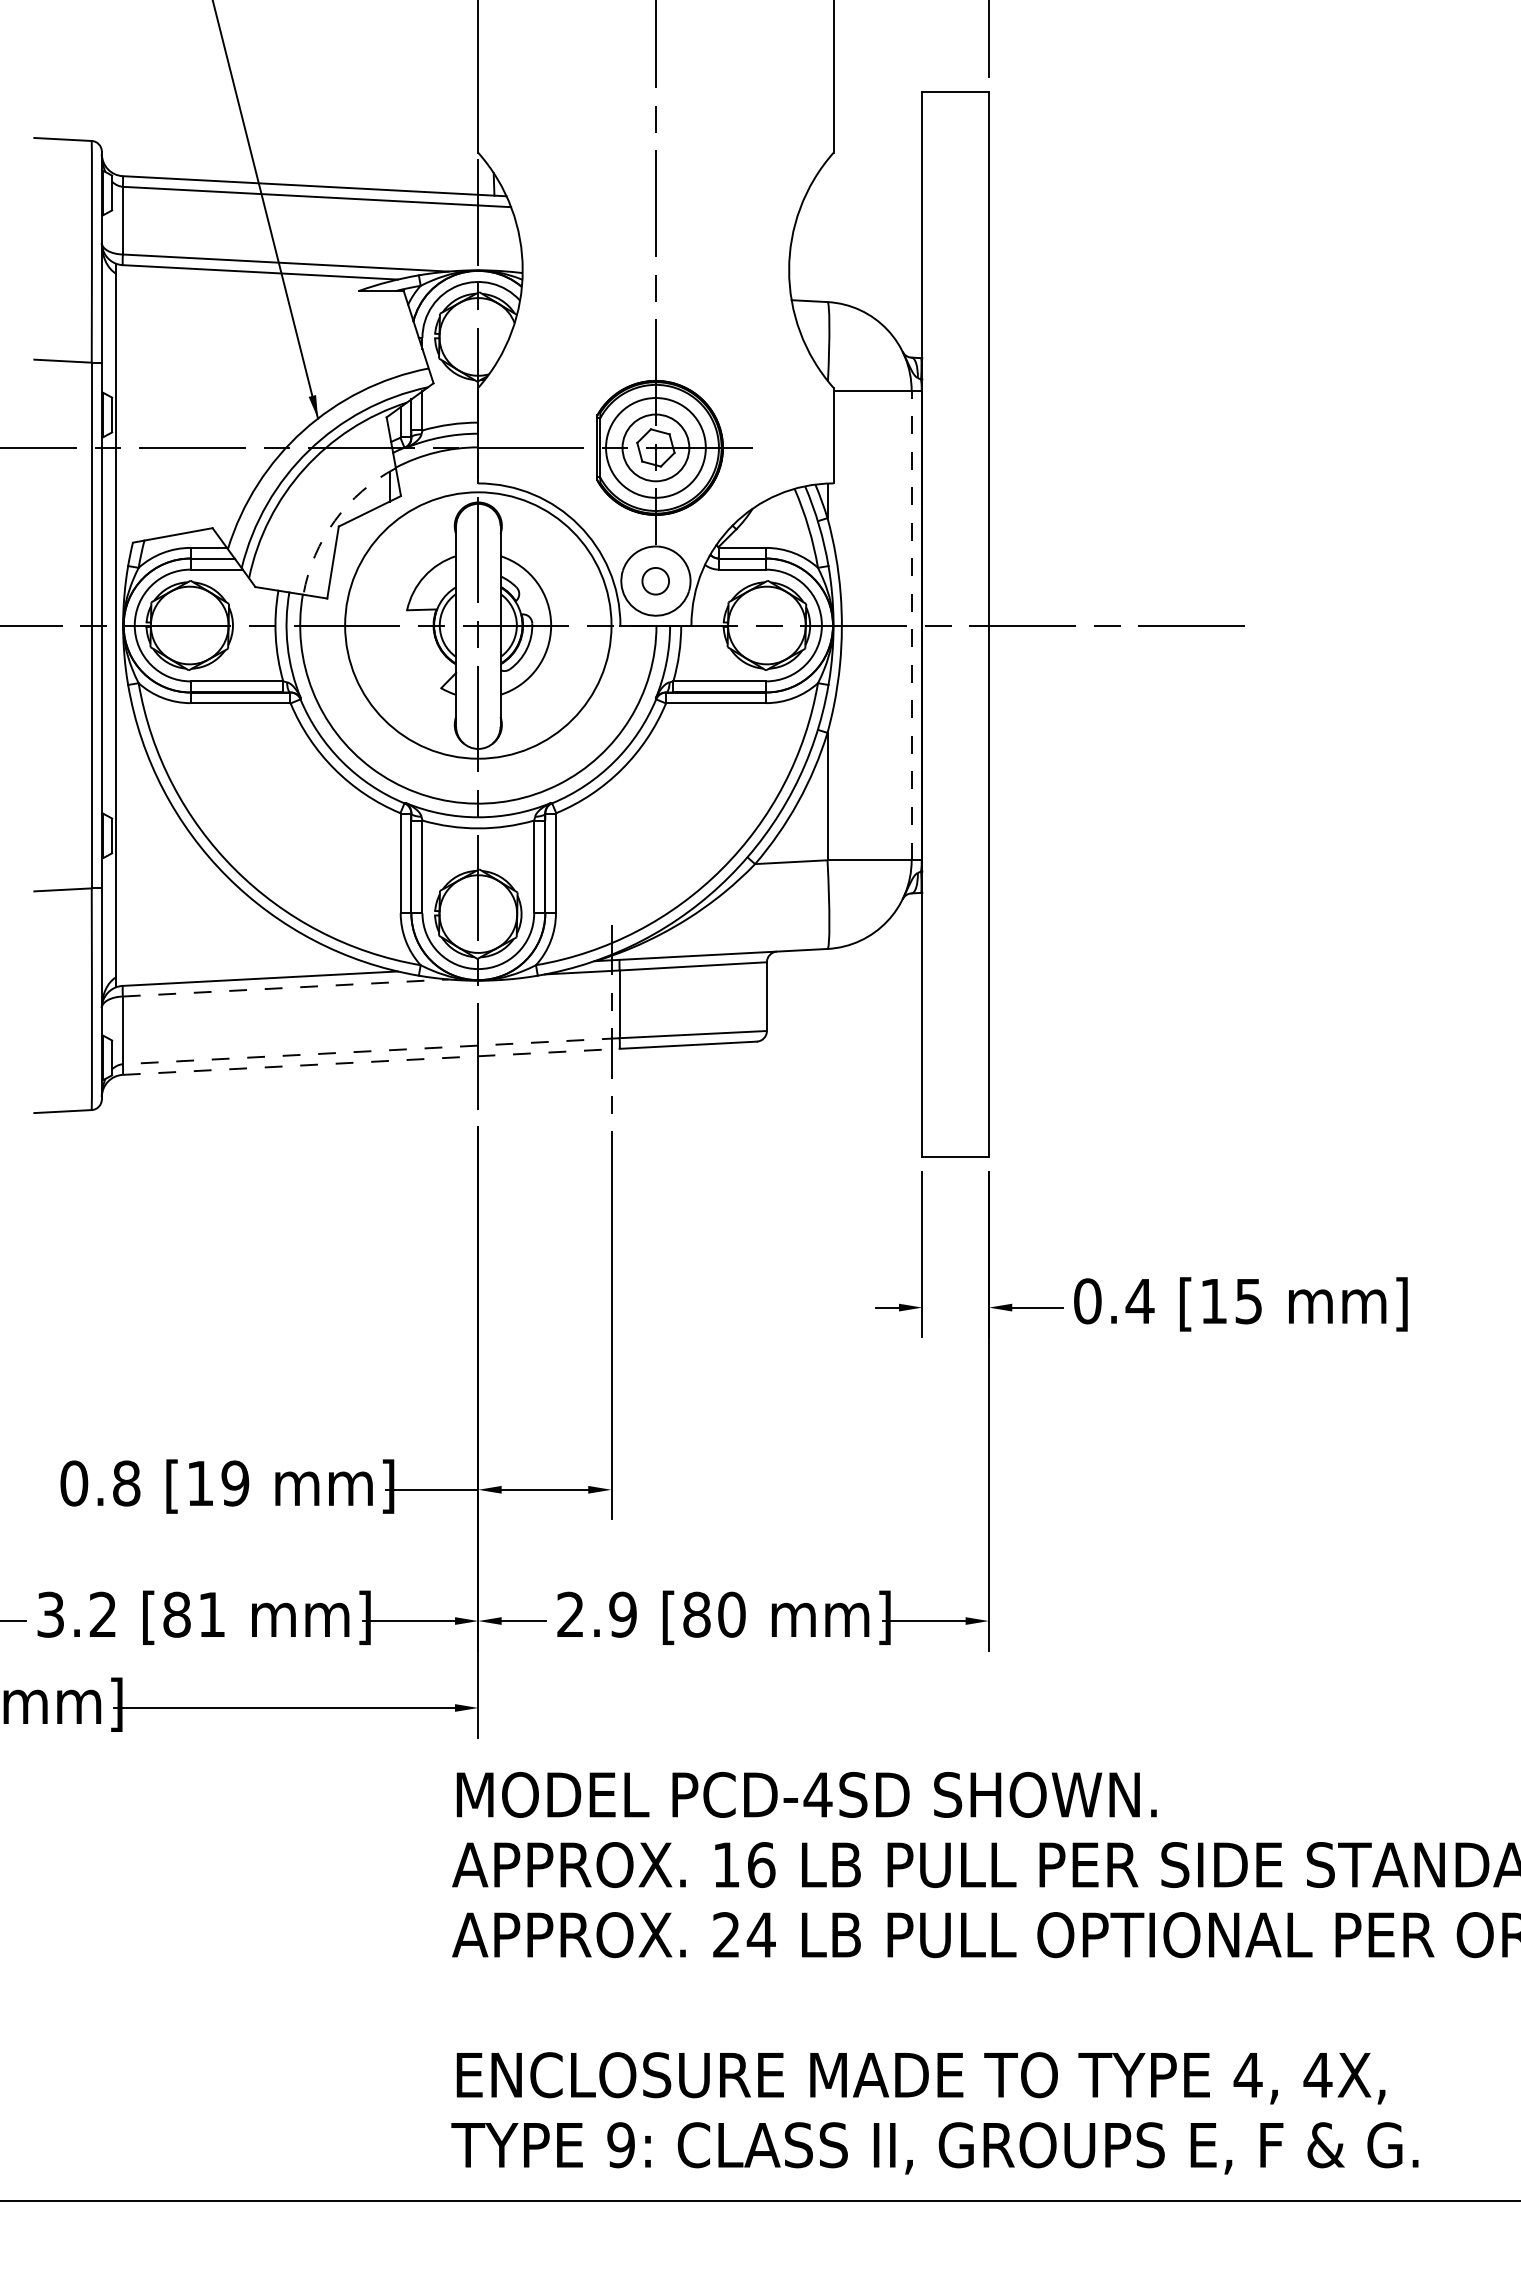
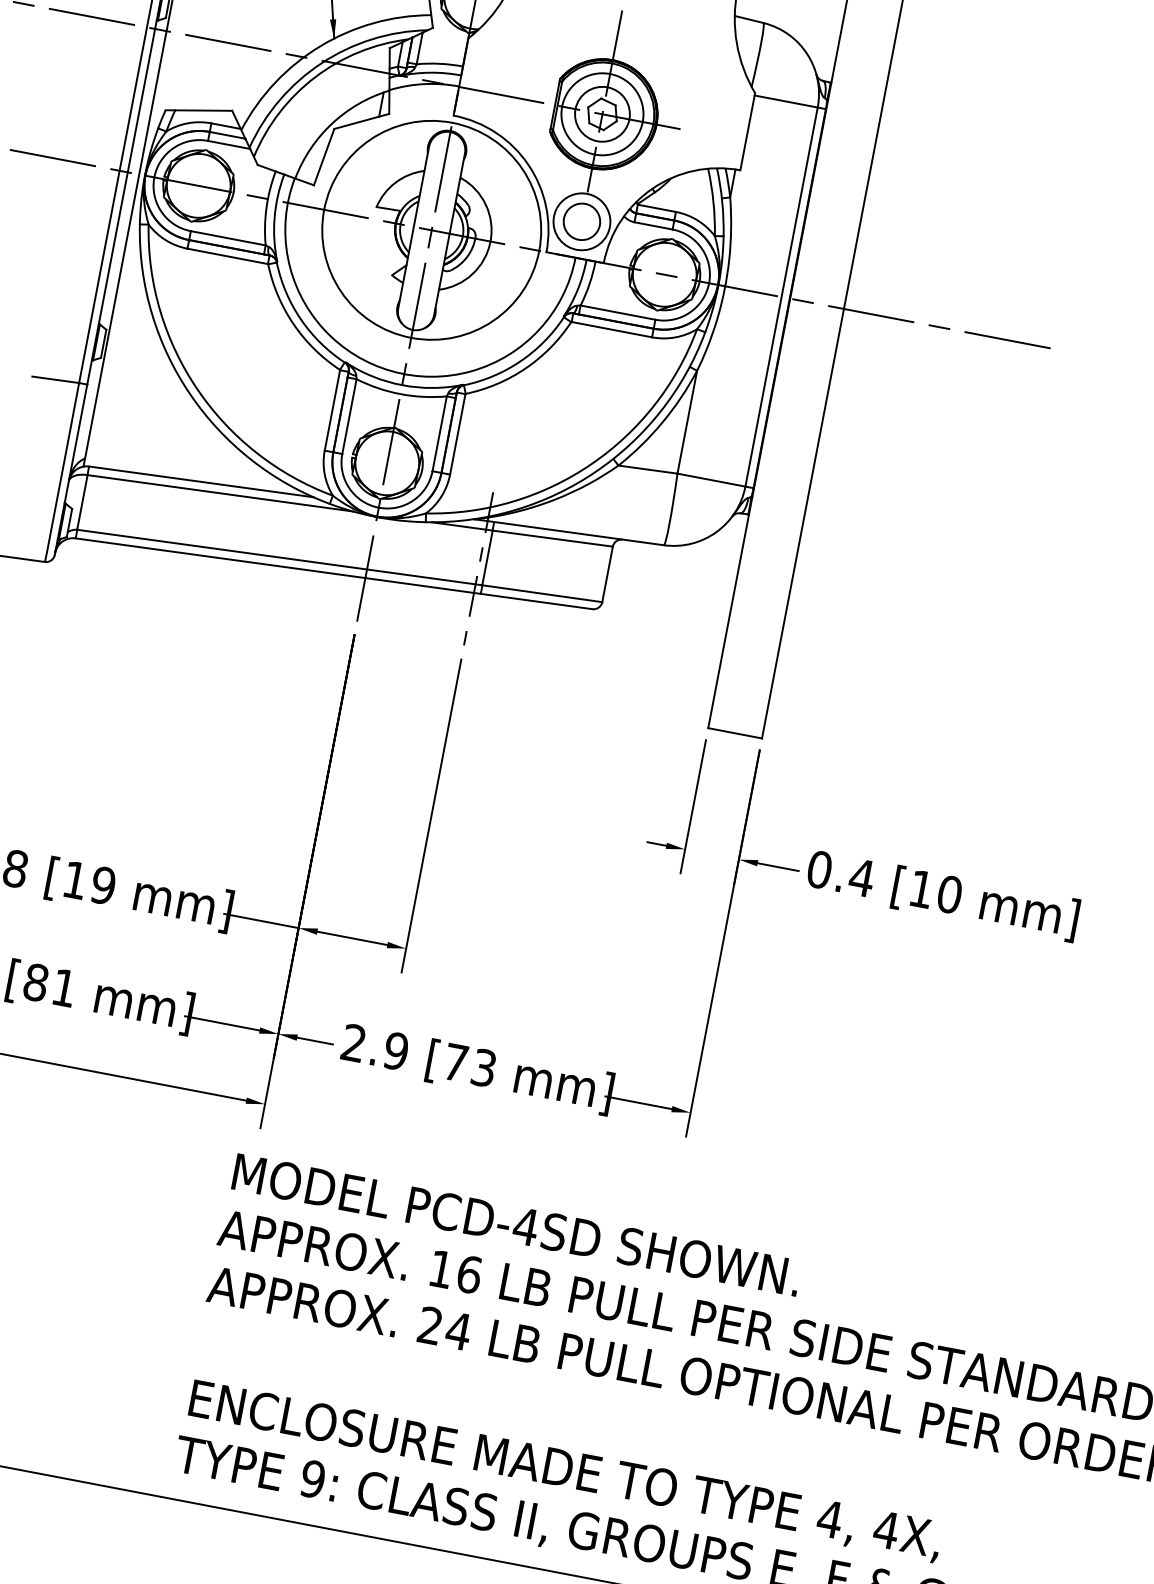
arc: (334, 520) -> (331, 123), dashed -> solid
circle: (655, 581) -> (581, 222), size x1.67
line: (911, 625) -> (781, 297), dashed -> solid
line: (286, 987) -> (221, 493), dashed -> solid
line: (371, 1051) -> (279, 557), dashed -> solid
line: (371, 1061) -> (278, 565), dashed -> solid
text: (1248, 1301) -> (949, 894), [15 -> [10
text: (714, 1614) -> (470, 1065), [80 -> [73

